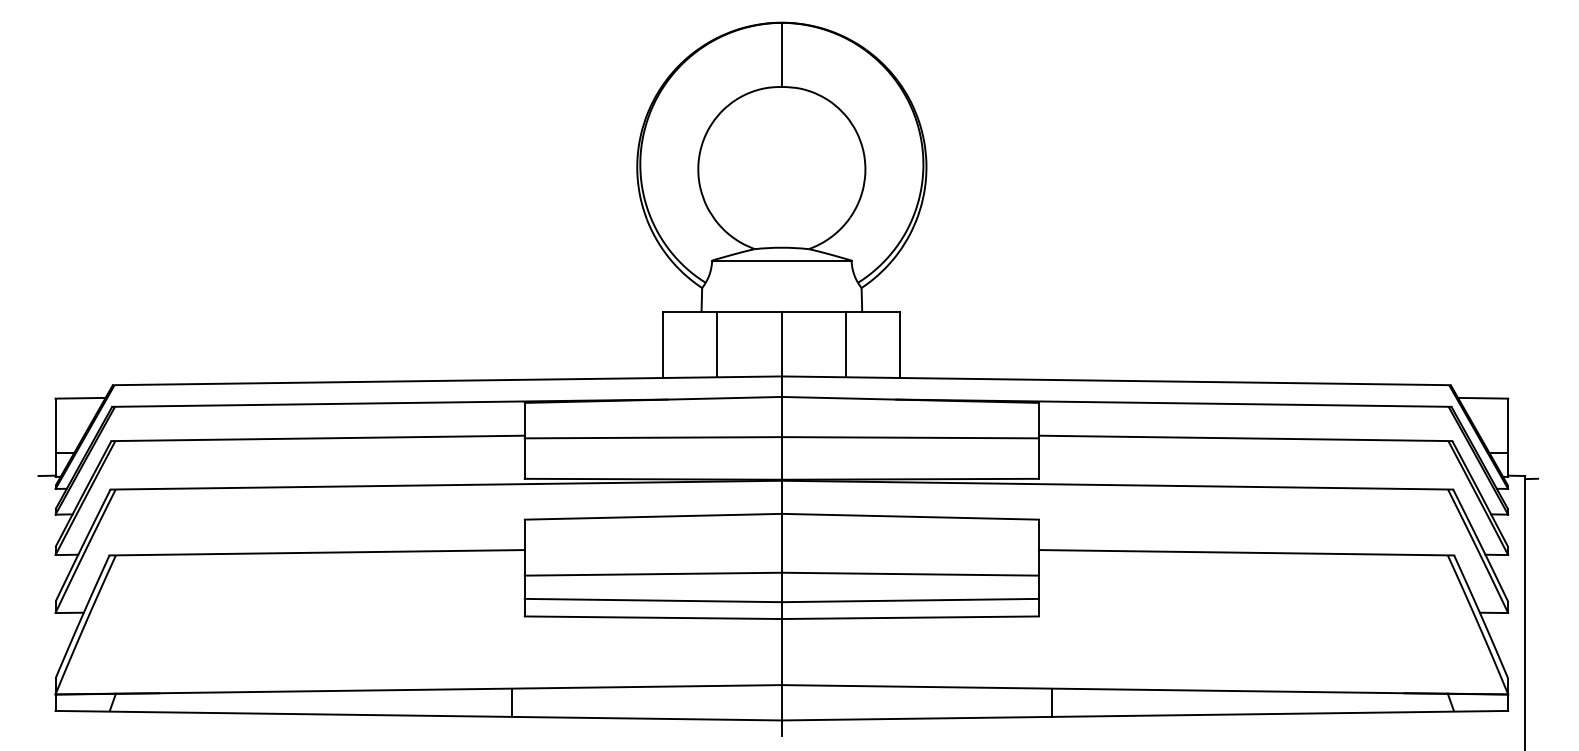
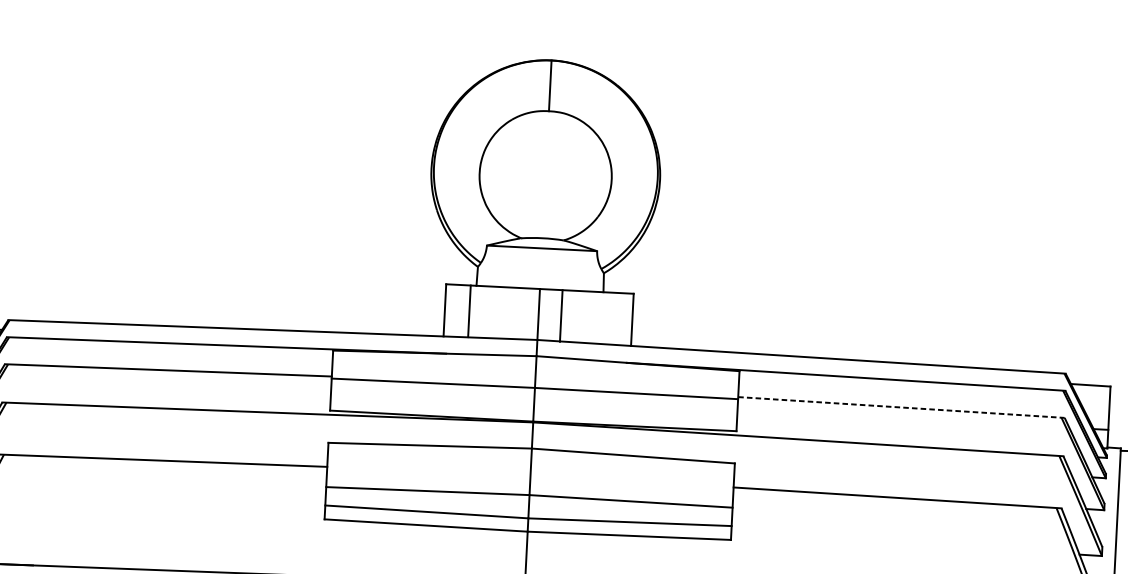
line: (717, 344) -> (469, 311), moved
line: (846, 344) -> (561, 315), moved
line: (1245, 438) -> (901, 407), solid -> dashed

